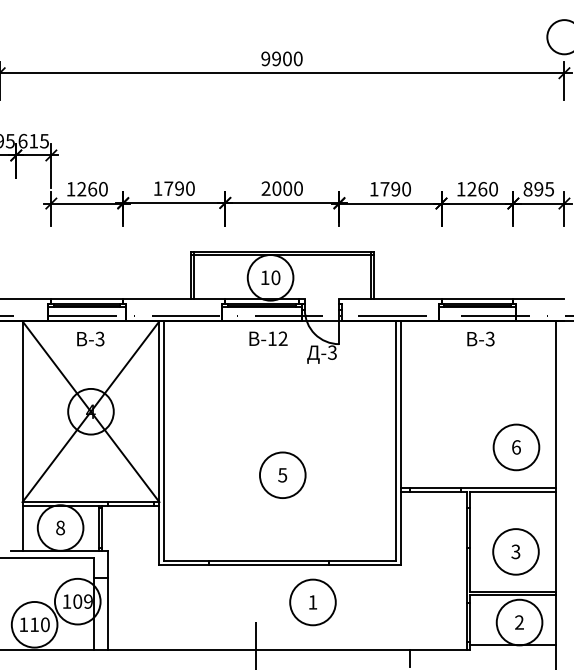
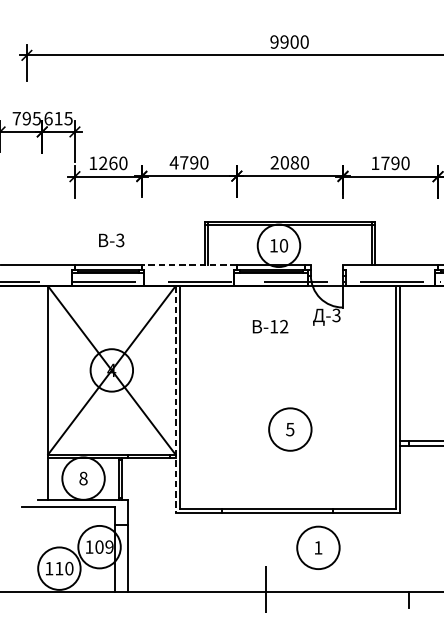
text: (157, 188) -> (173, 162), 1790 -> 4790
text: (287, 188) -> (294, 162), 2000 -> 2080
line: (173, 298) -> (188, 265), solid -> dashed
text: (90, 338) -> (111, 239), moved
text: (268, 338) -> (270, 326), moved
line: (159, 443) -> (175, 399), solid -> dashed

